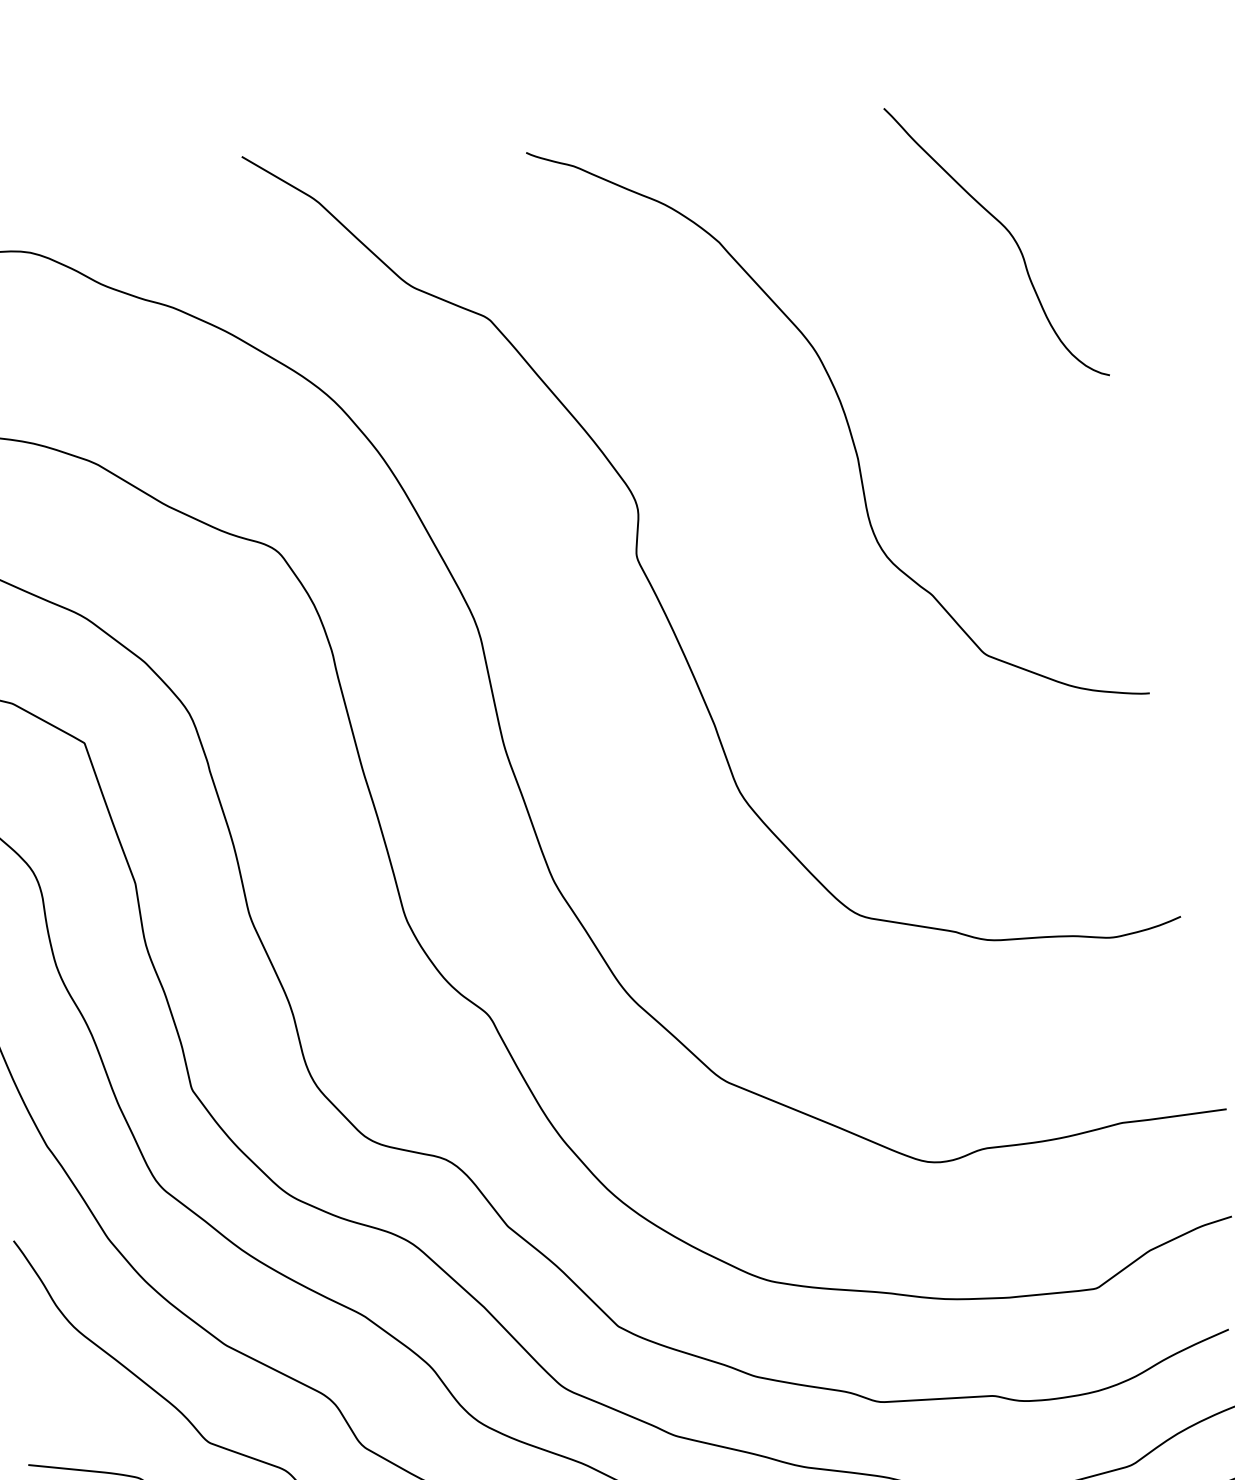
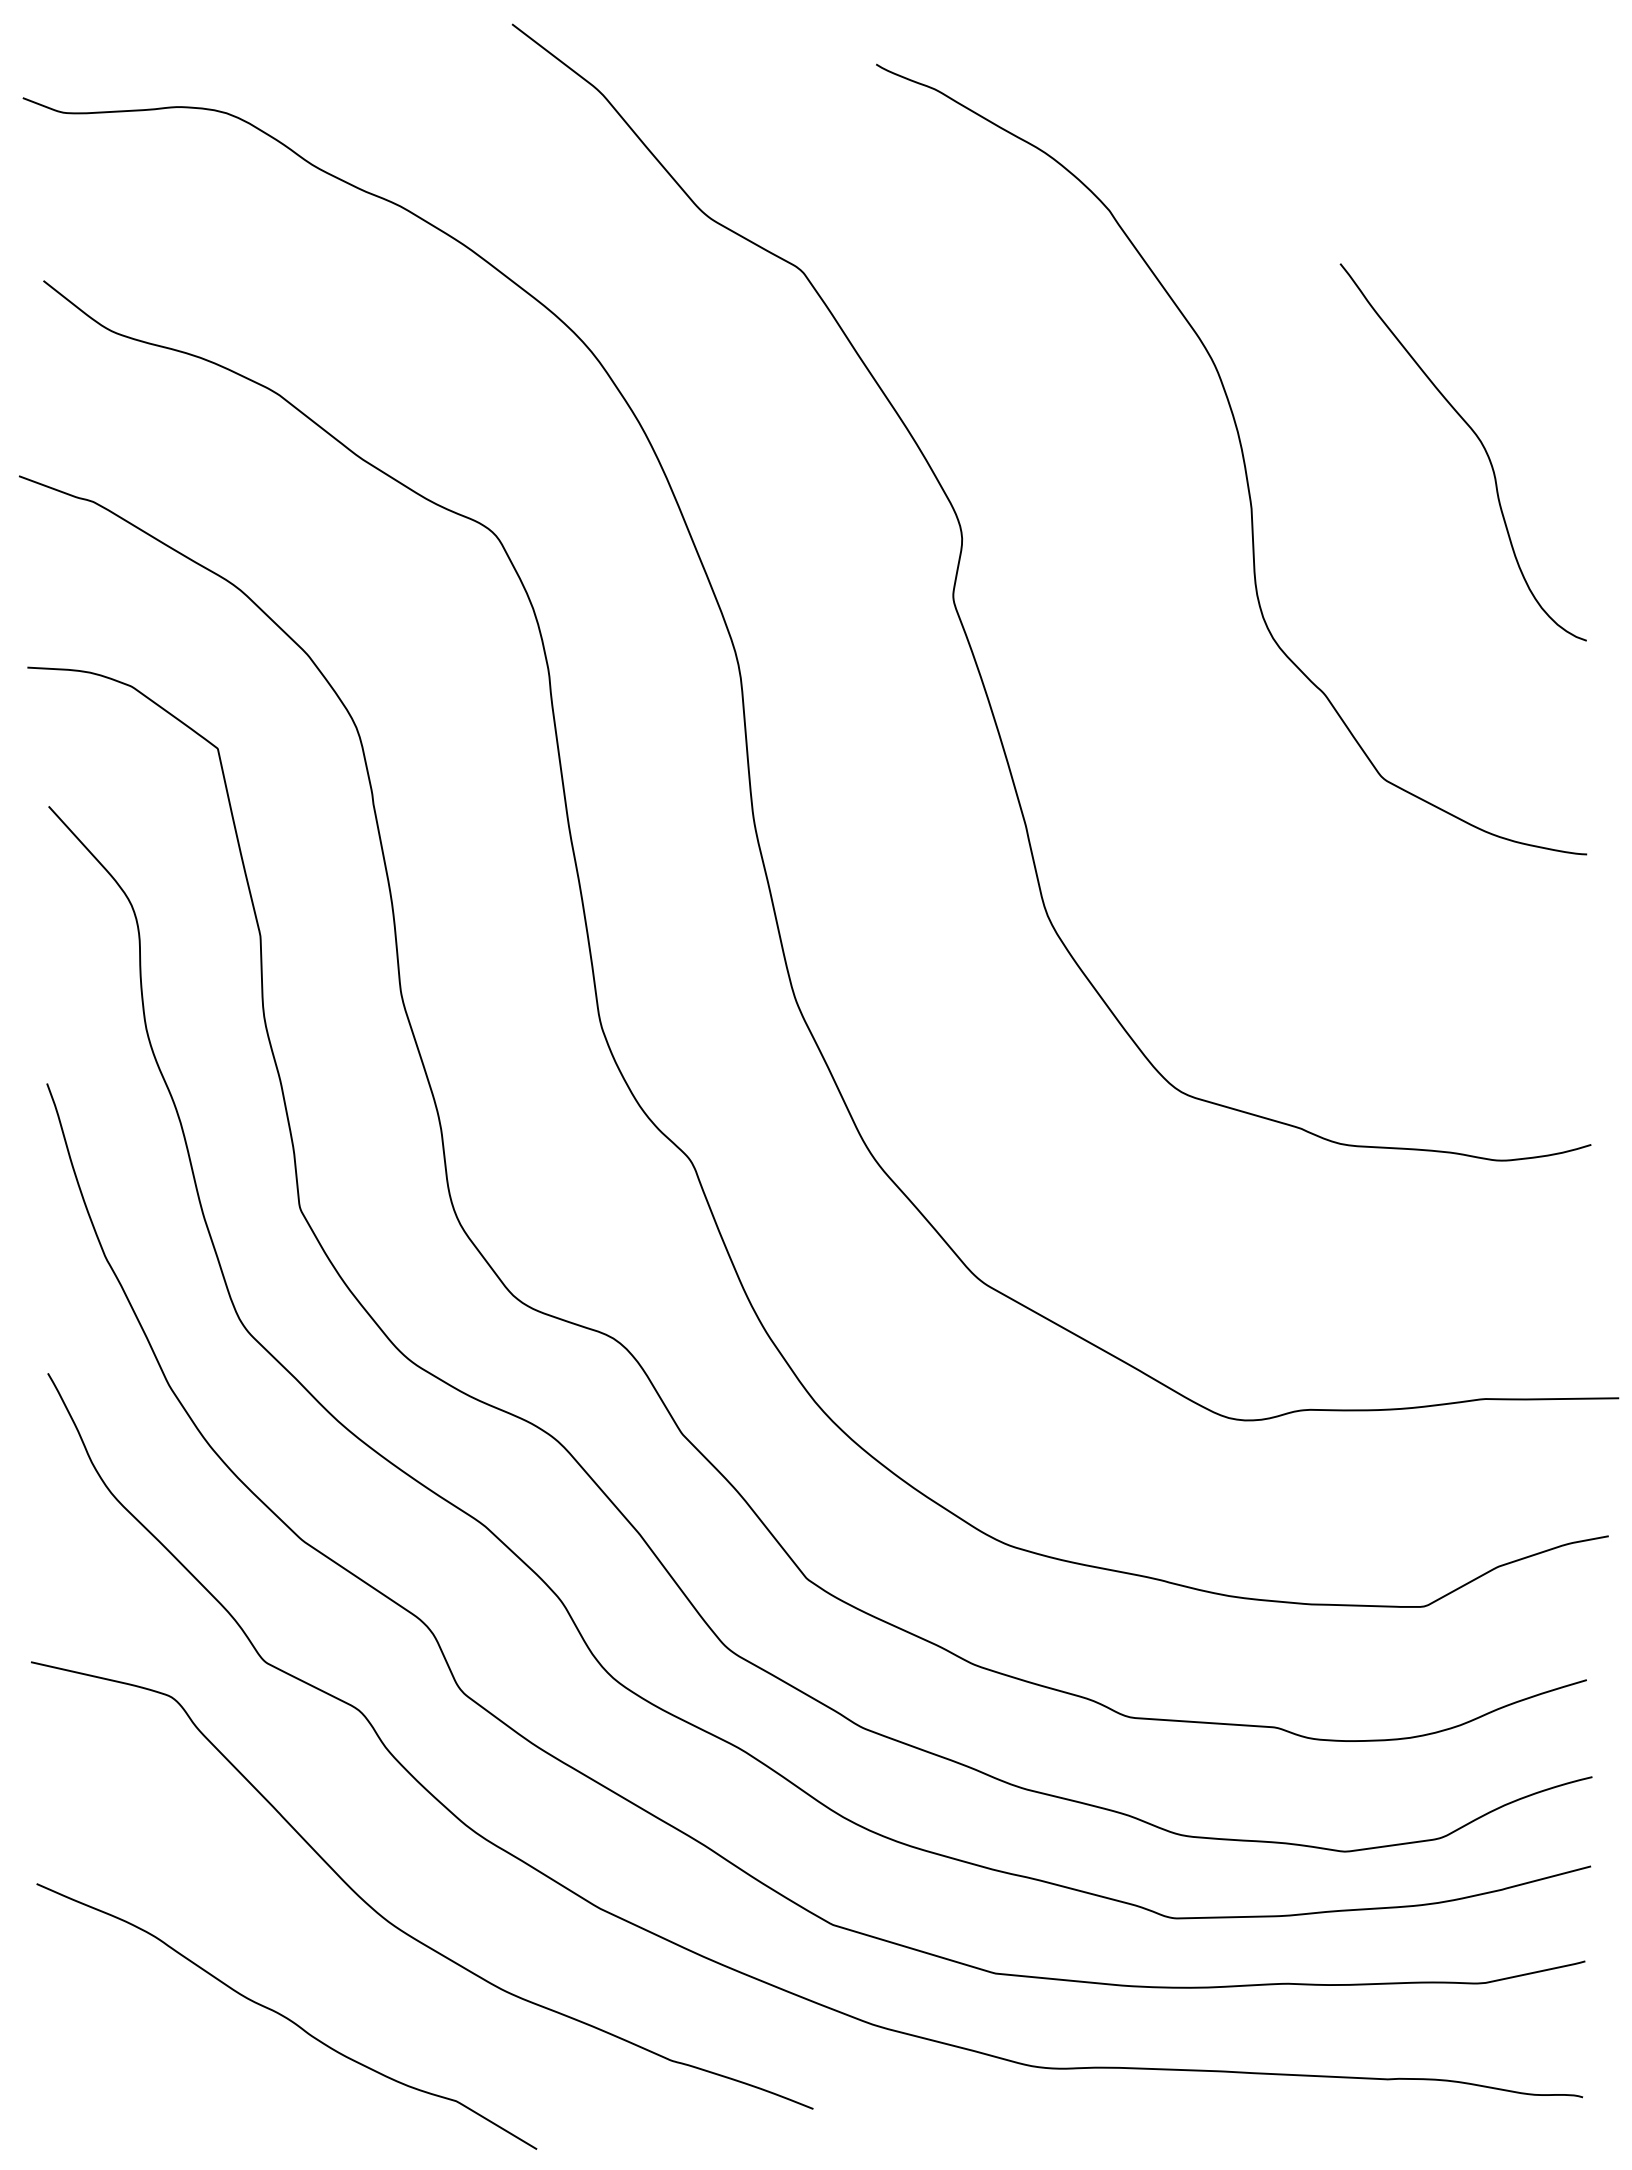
curve: (1007, 231) -> (1478, 440), moved

